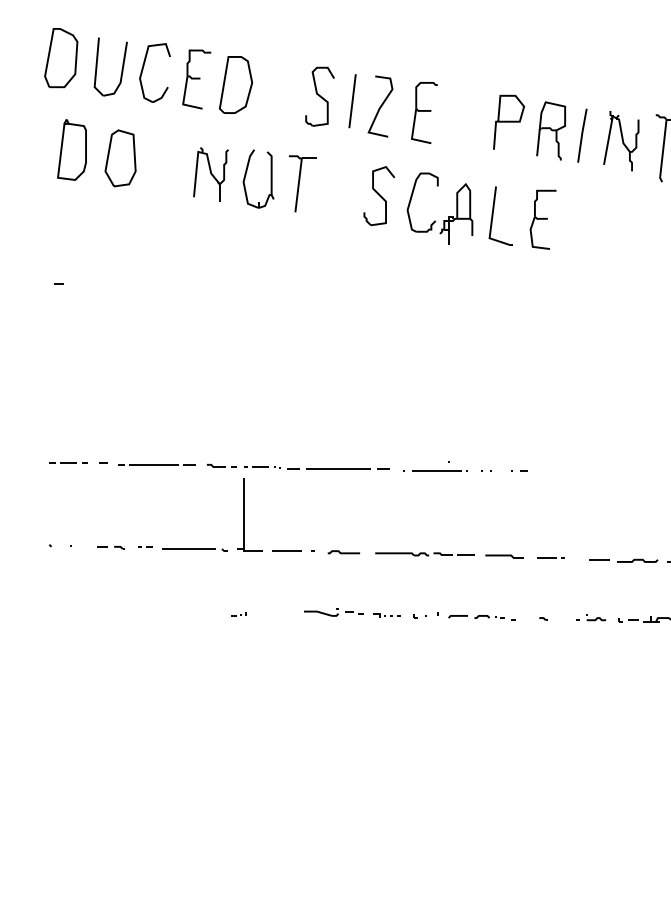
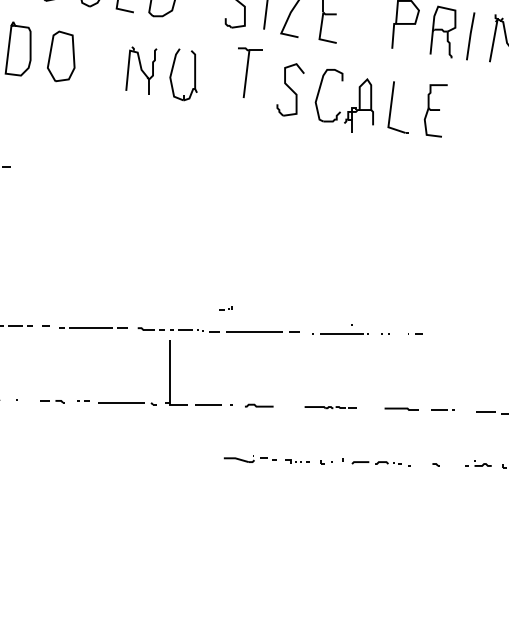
part: (302, 183) -> (249, 72), moved
part: (424, 554) -> (330, 407), size x0.6
part: (238, 614) -> (226, 308), moved

